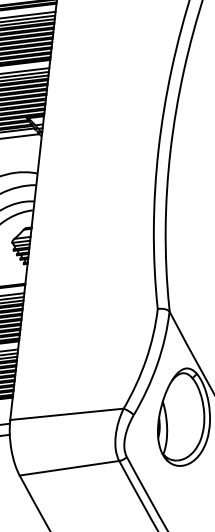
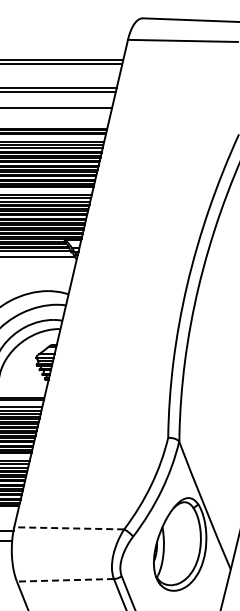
line: (67, 414) -> (69, 528), solid -> dashed
line: (69, 468) -> (65, 580), solid -> dashed

